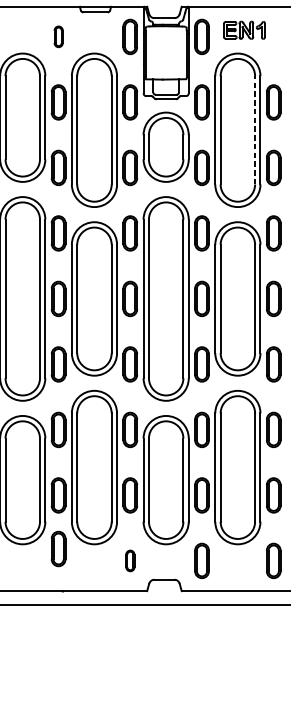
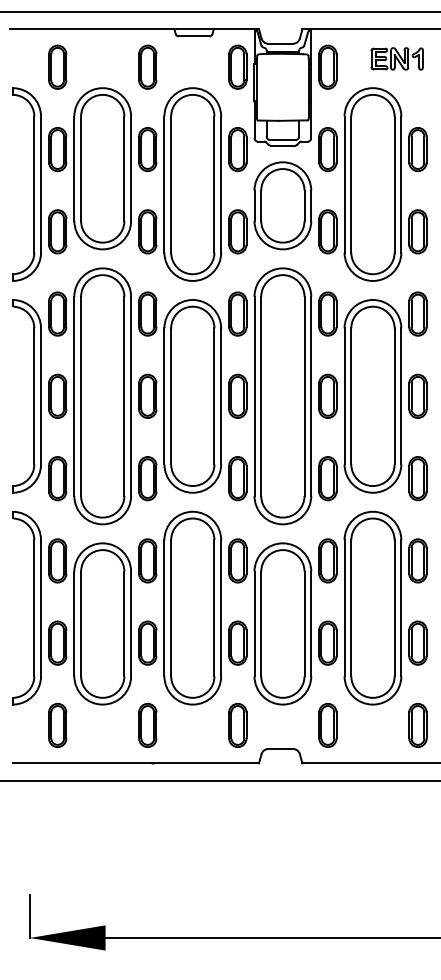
part: (243, 29) -> (396, 58), moved
part: (58, 36) -> (147, 66), size x1.67
line: (255, 130) -> (394, 184), dashed -> solid
part: (58, 548) -> (147, 724), moved
part: (130, 560) -> (237, 725), size x1.67

